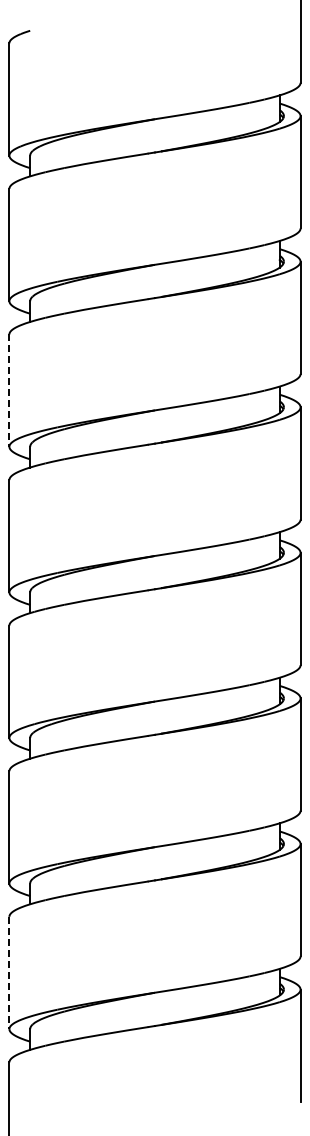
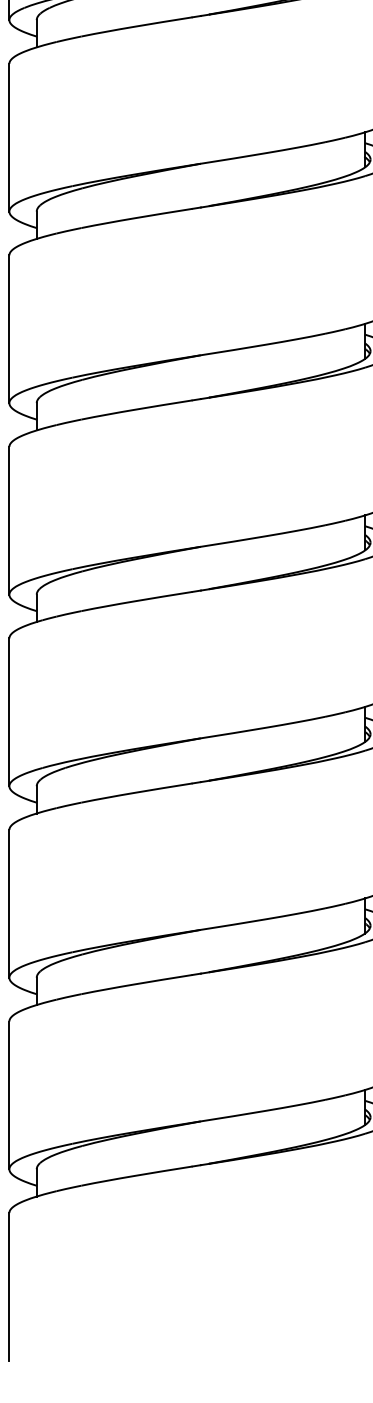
line: (9, 391) -> (9, 330), dashed -> solid
line: (9, 973) -> (9, 1096), dashed -> solid

